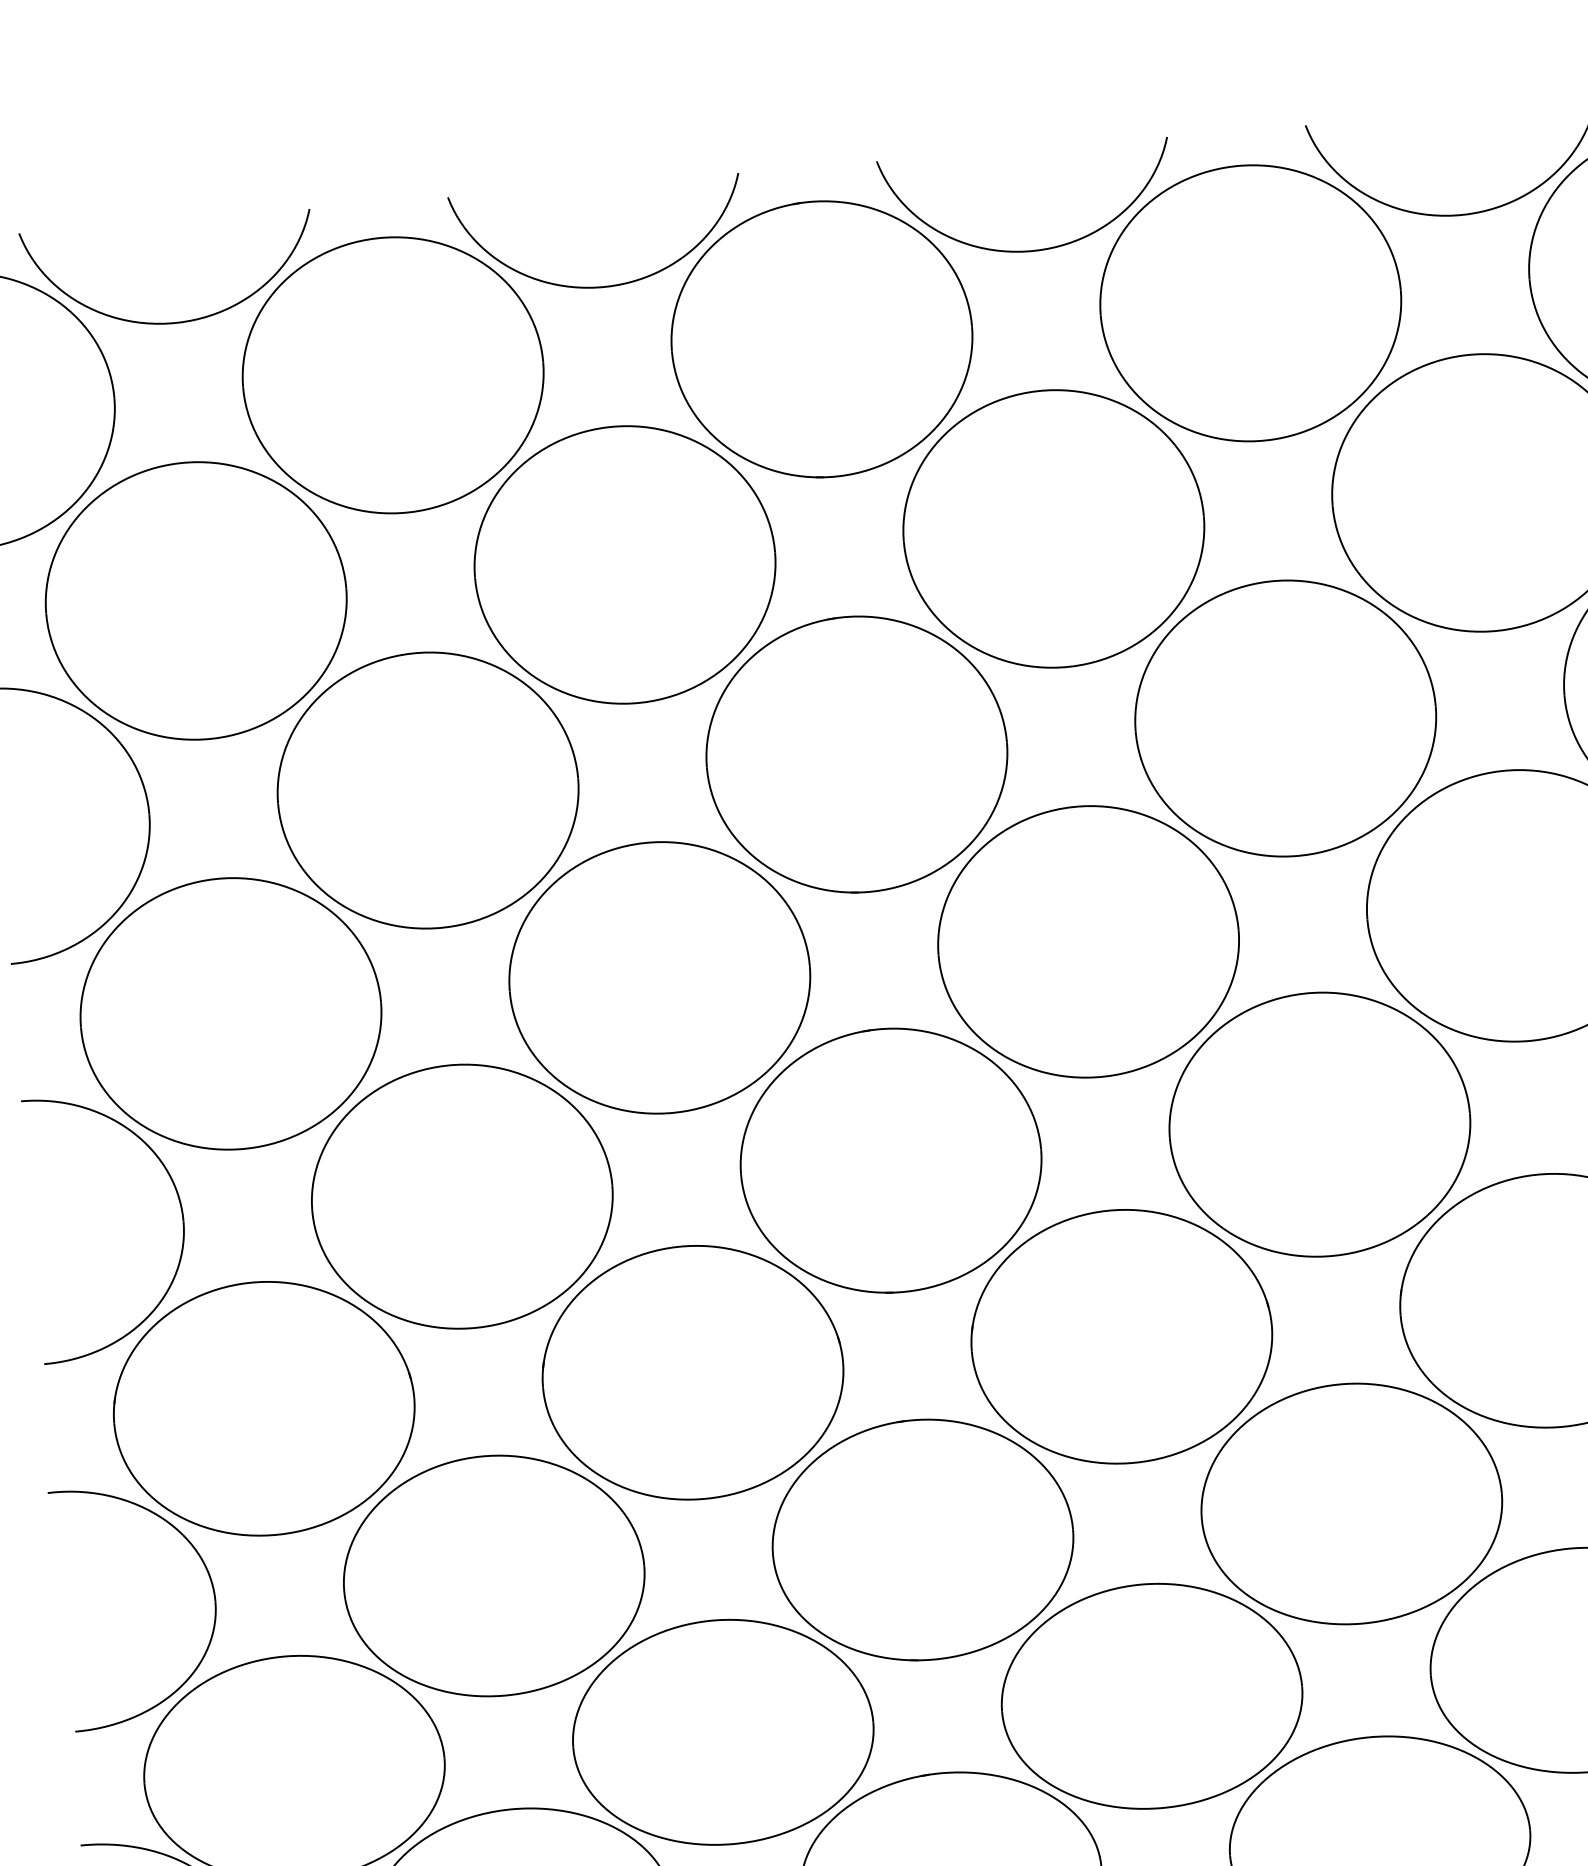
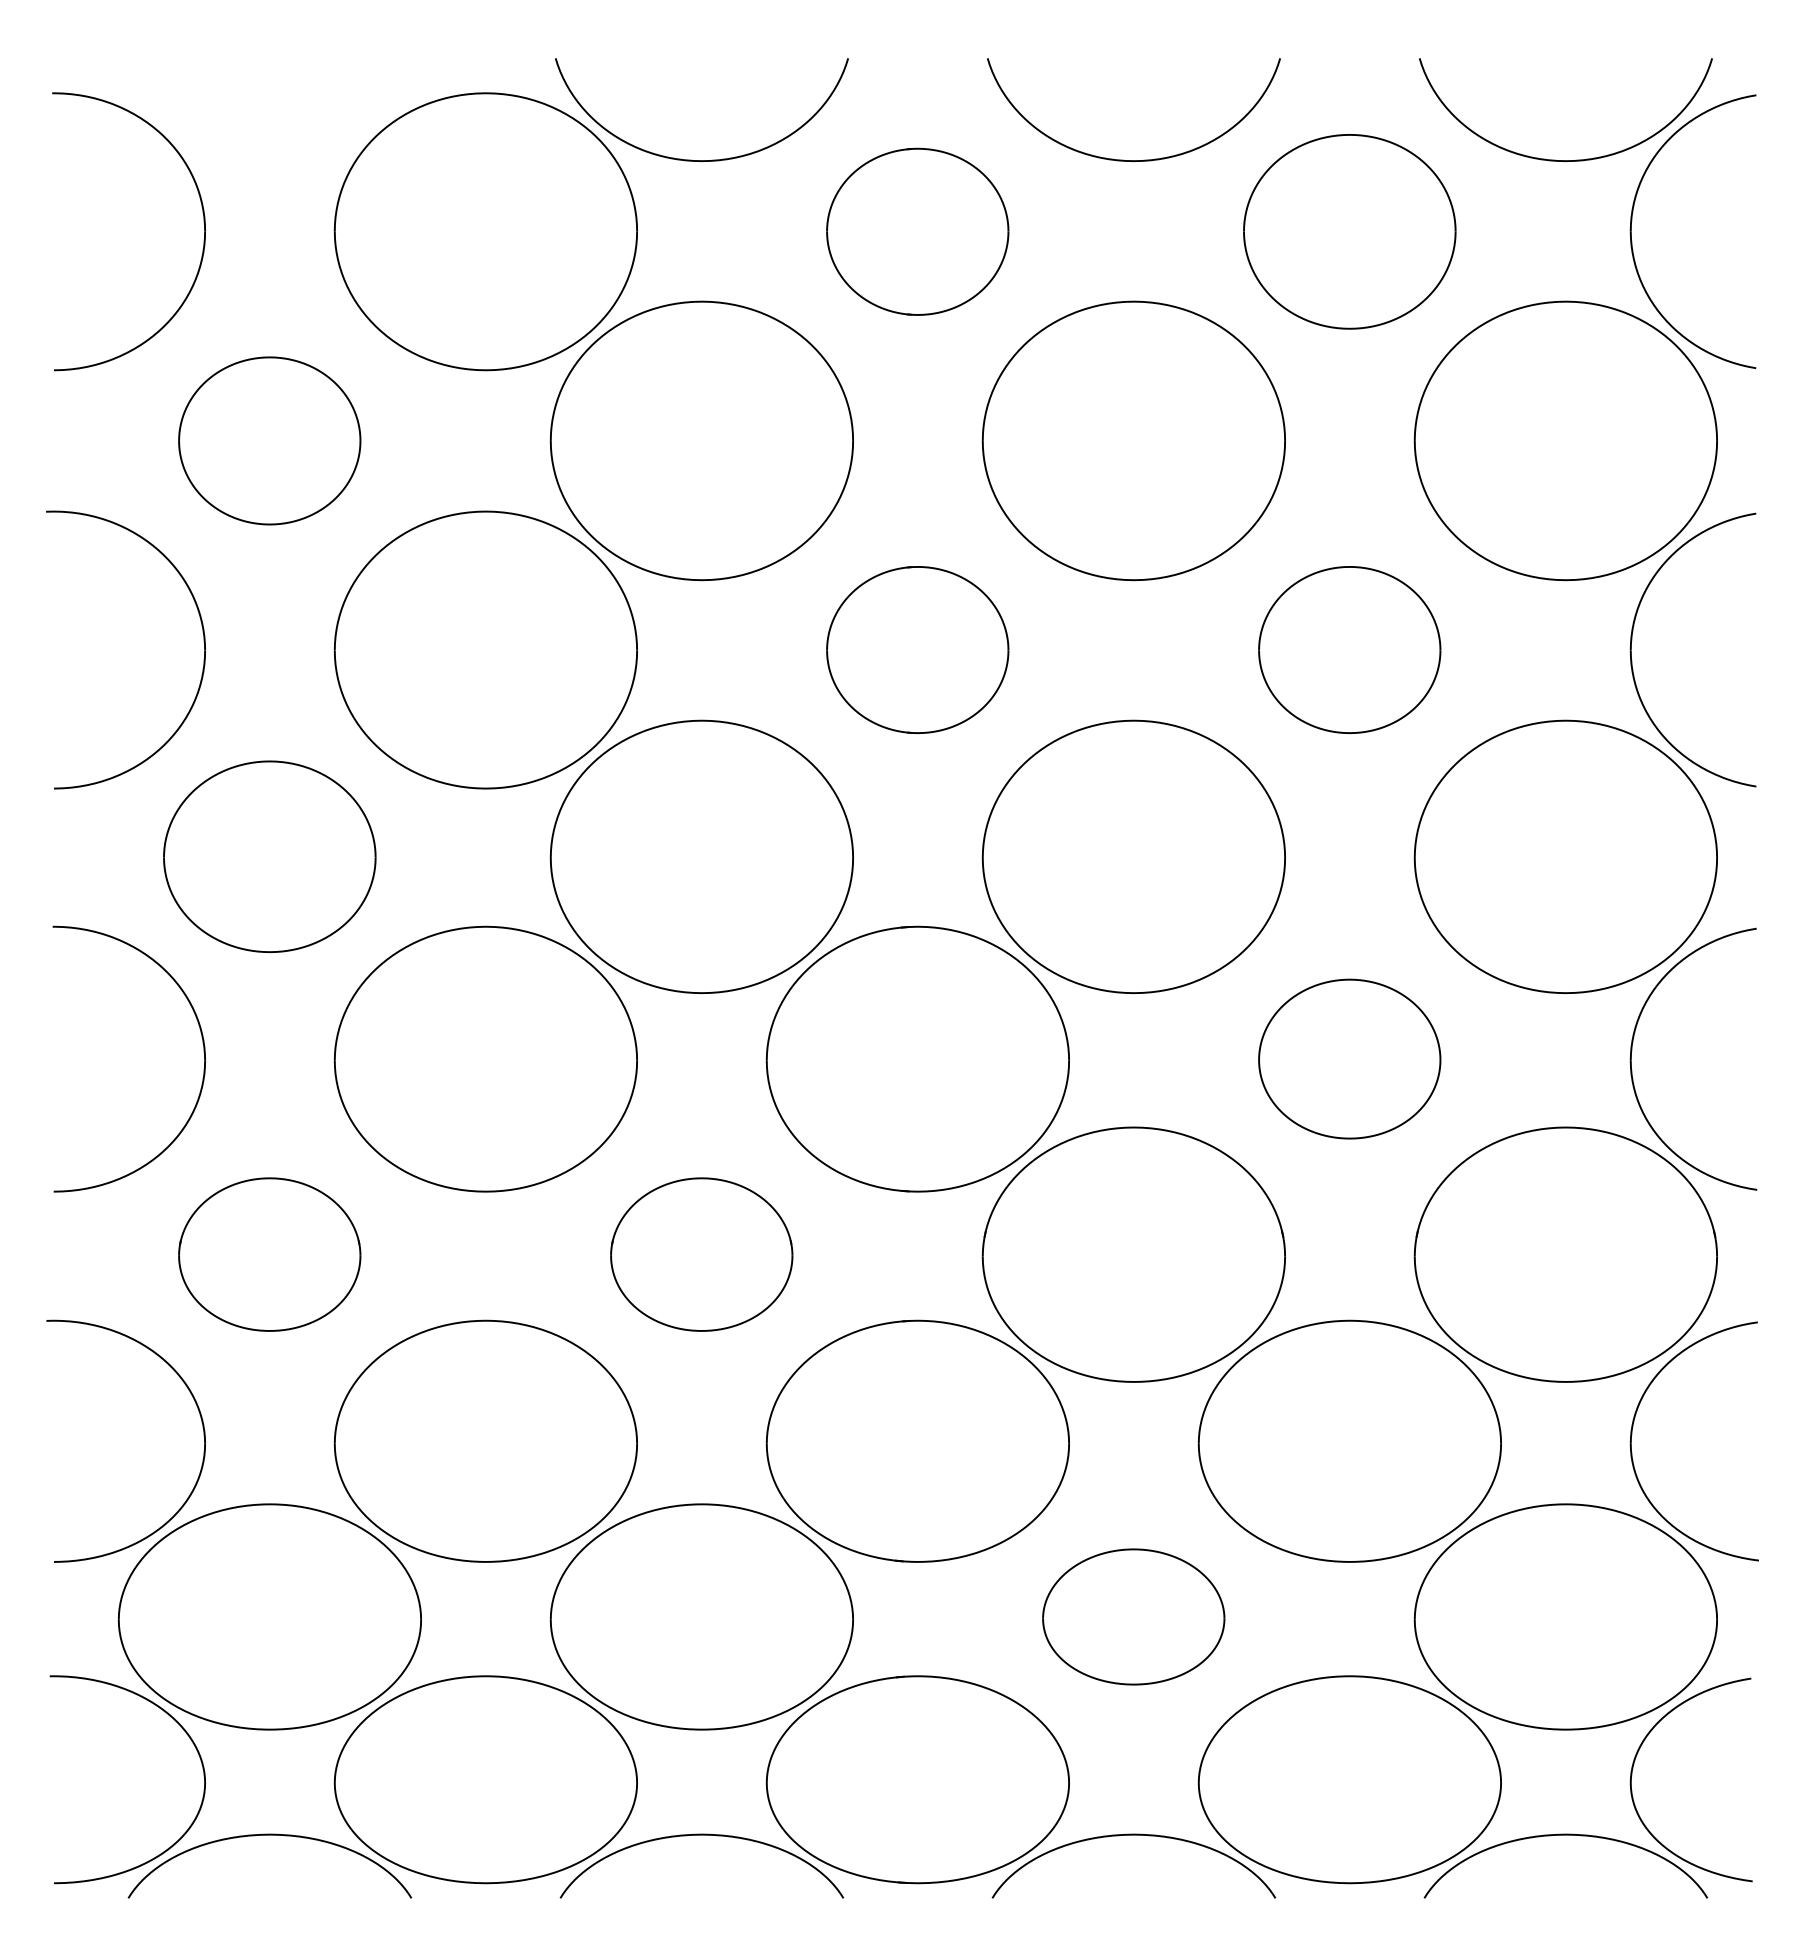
part: (1250, 303) -> (1349, 231), size x0.7
curve: (162, 322) -> (259, 159), removed
part: (821, 339) -> (917, 231), size x0.6
part: (195, 600) -> (269, 440), size x0.6
part: (1285, 718) -> (1349, 649), size x0.6
part: (856, 754) -> (917, 649), size x0.6
part: (230, 1013) -> (269, 856), size x0.7
part: (1319, 1123) -> (1349, 1058), size x0.6
part: (692, 1372) -> (701, 1254), size x0.6
part: (263, 1408) -> (269, 1254), size x0.6
part: (1151, 1695) -> (1133, 1616), size x0.6

